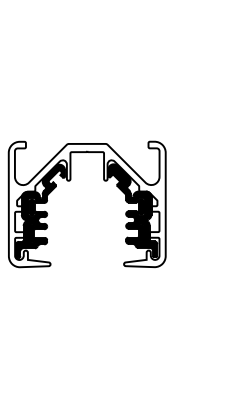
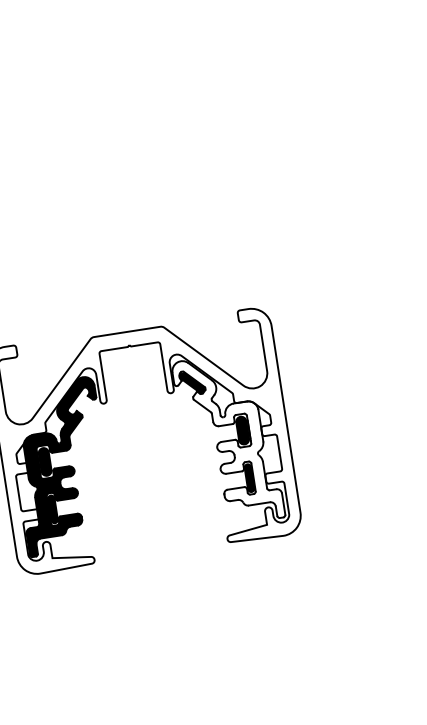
fill: (132, 210) -> (227, 439), removed

